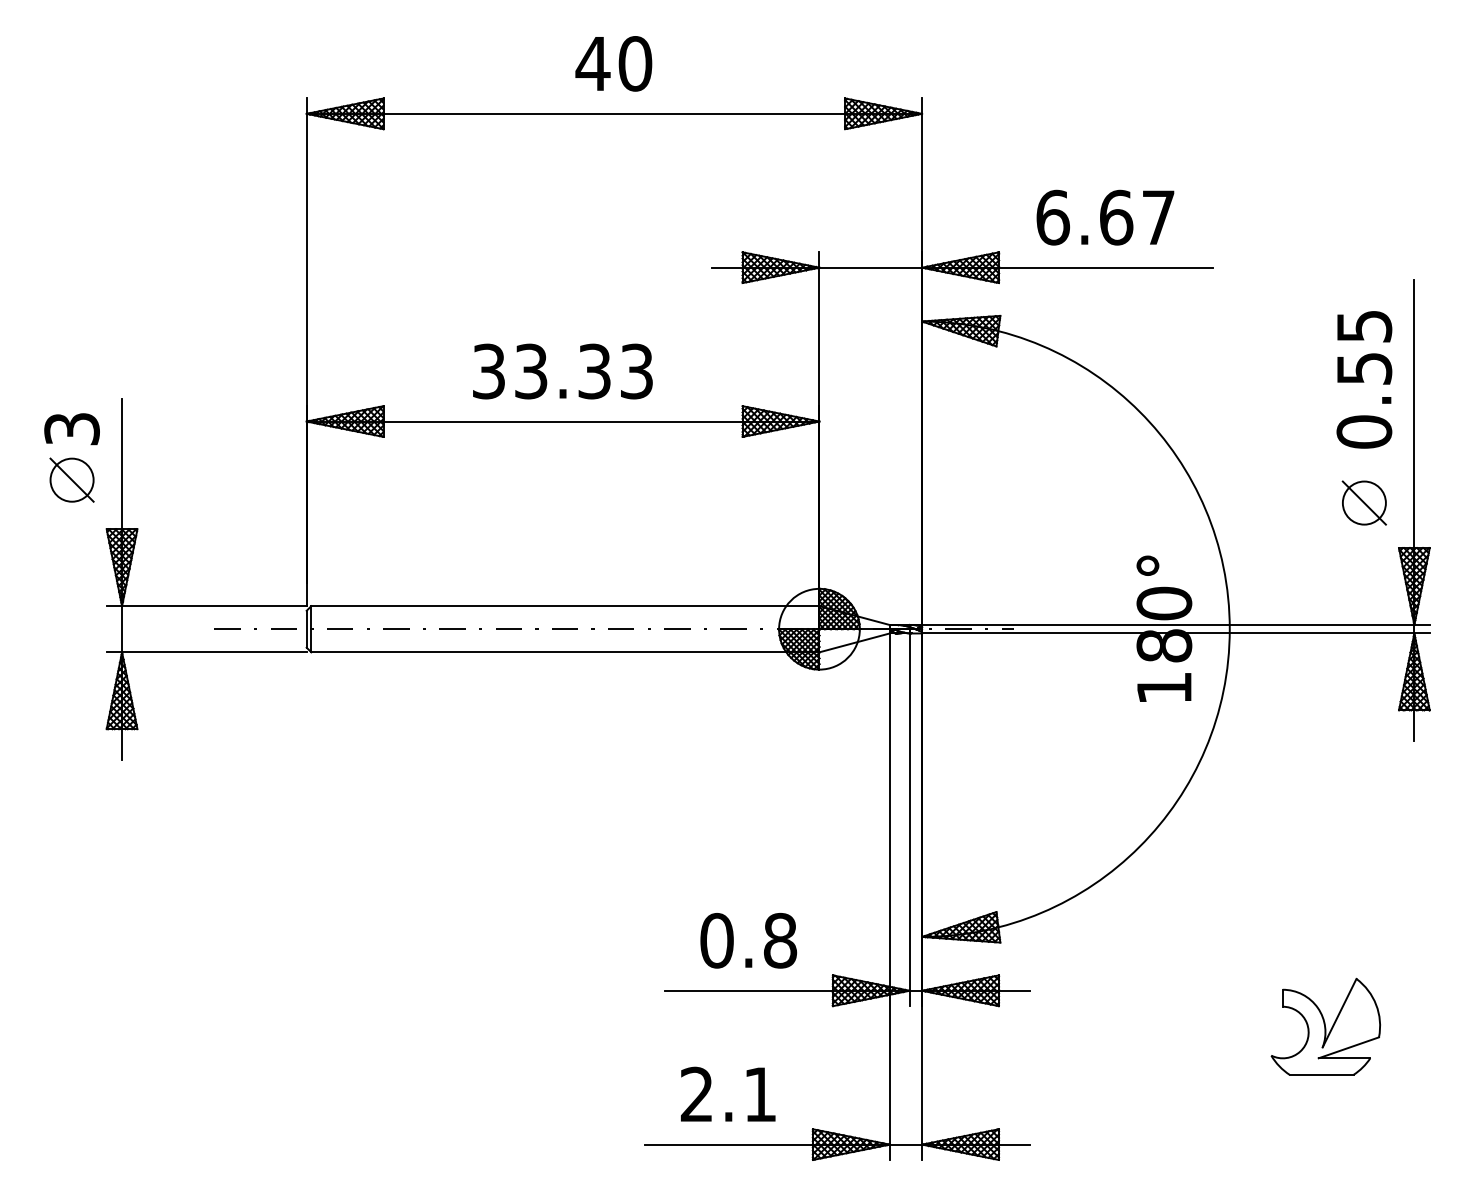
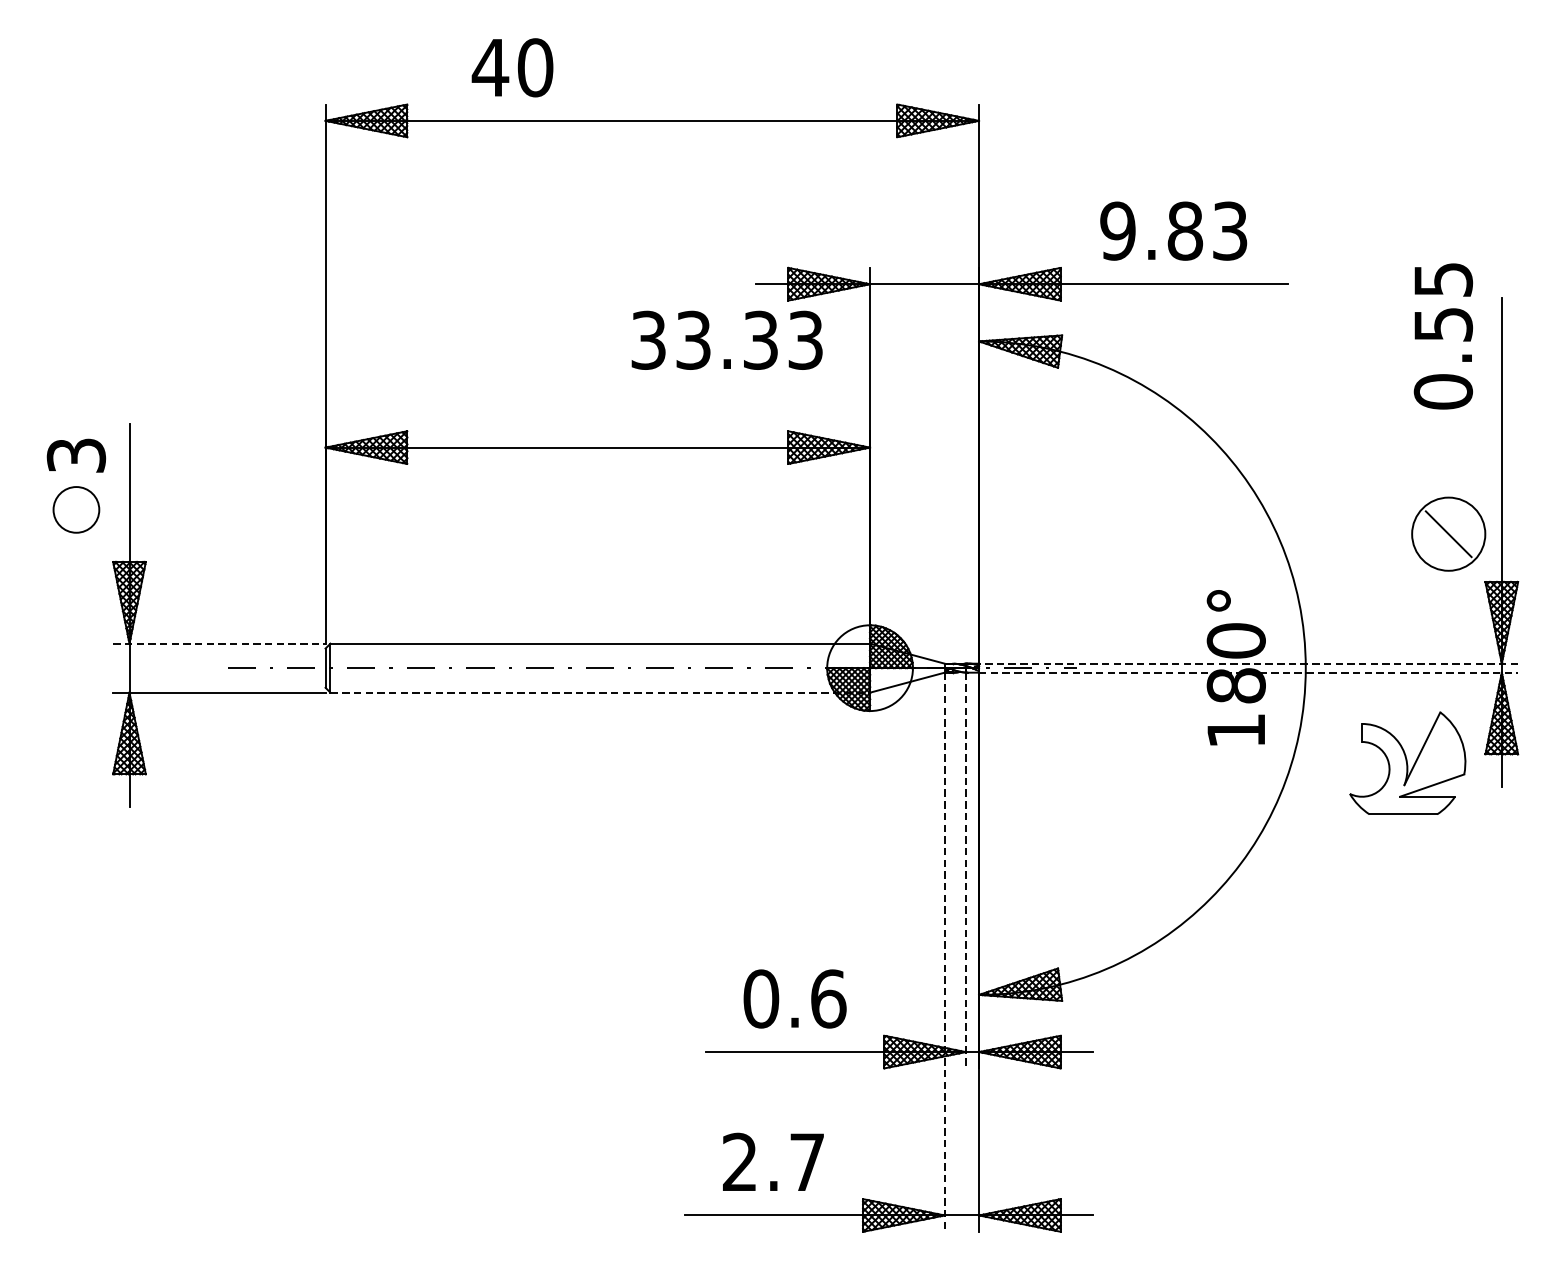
text: (613, 63) -> (512, 67), moved
text: (1105, 217) -> (1173, 230), 6.67 -> 9.83
text: (562, 371) -> (726, 340), moved
text: (1364, 379) -> (1443, 336), moved
line: (71, 479) -> (75, 509), removed
circle: (1363, 502) -> (1447, 533), size x1.6
line: (206, 606) -> (219, 644), solid -> dashed
line: (1175, 625) -> (1248, 664), solid -> dashed
line: (1175, 633) -> (1248, 672), solid -> dashed
line: (565, 652) -> (600, 692), solid -> dashed
line: (909, 820) -> (965, 871), solid -> dashed
line: (889, 897) -> (944, 953), solid -> dashed
text: (780, 940) -> (828, 998), 0.8 -> 0.6
part: (1325, 1026) -> (1407, 762), moved
text: (759, 1094) -> (806, 1162), 2.1 -> 2.7

